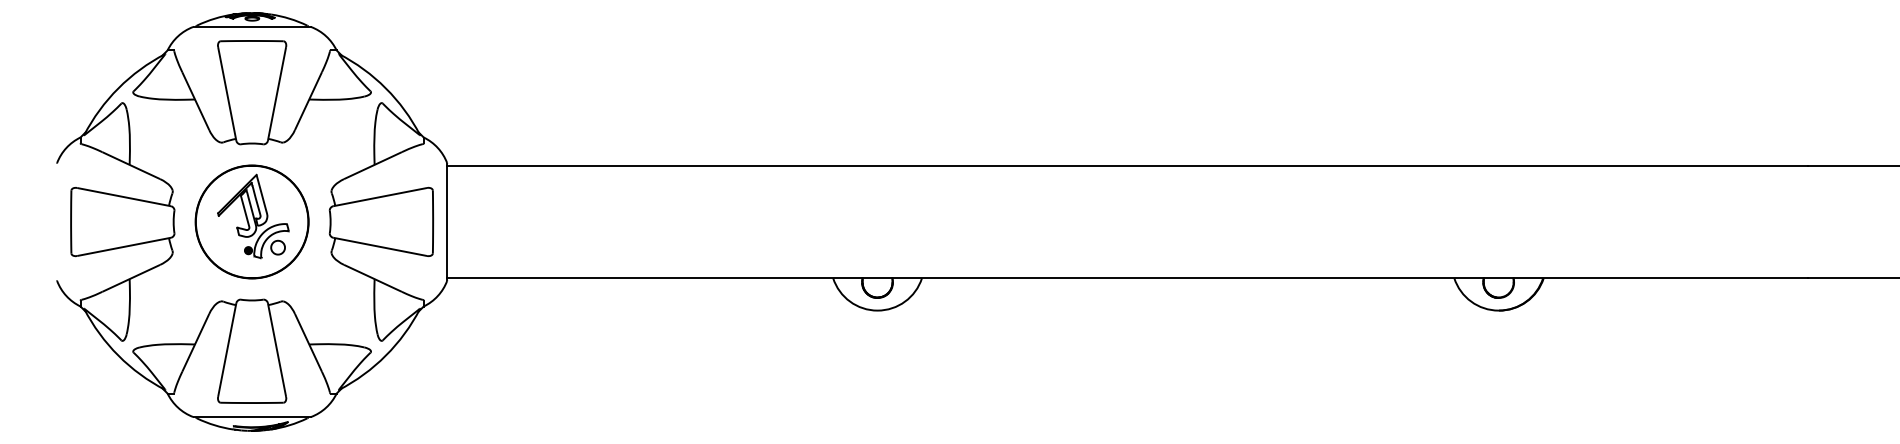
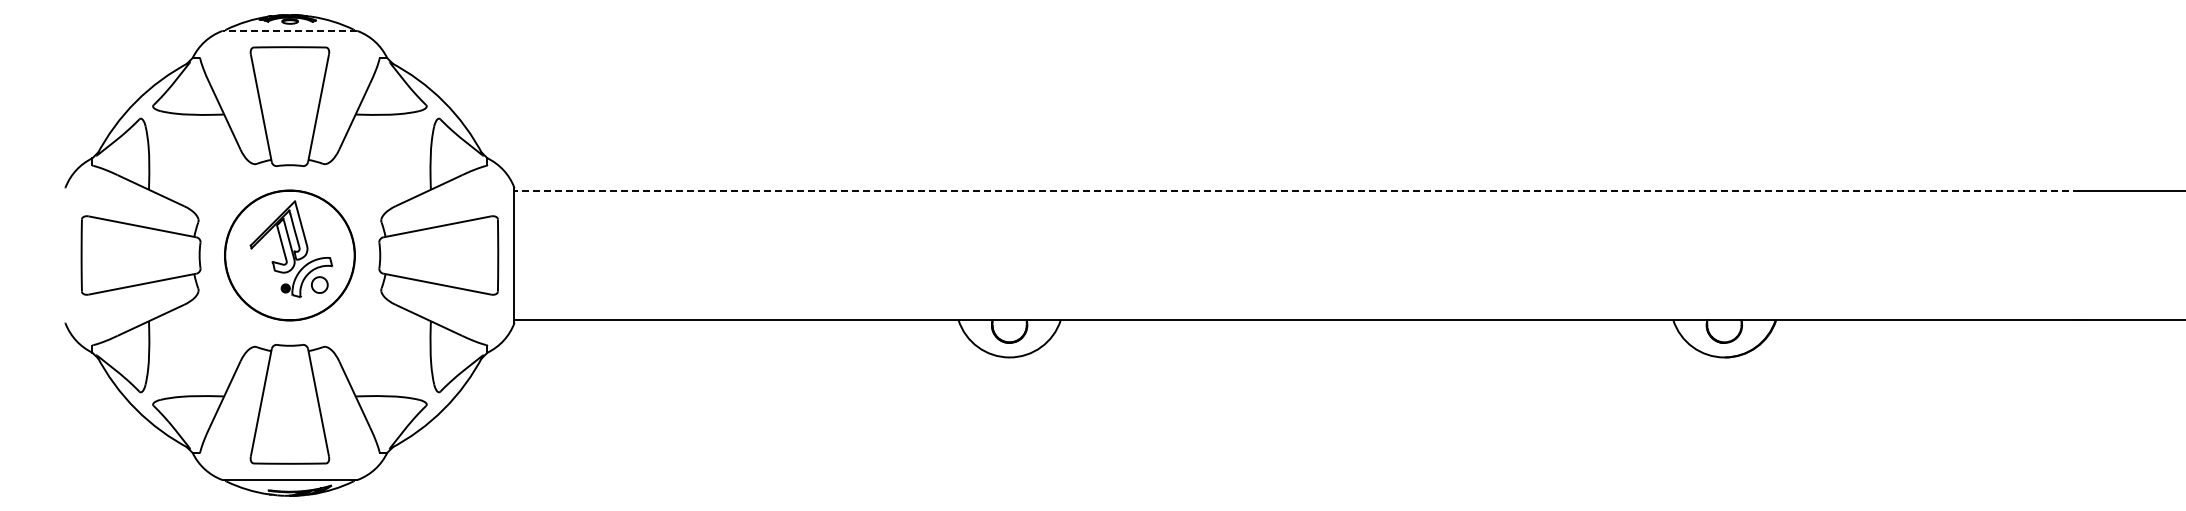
line: (251, 27) -> (289, 31), solid -> dashed
line: (1127, 165) -> (1297, 190), solid -> dashed

